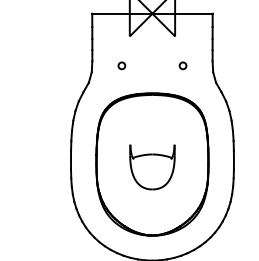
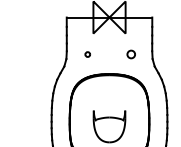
circle: (182, 65) -> (130, 54), size x1.6

